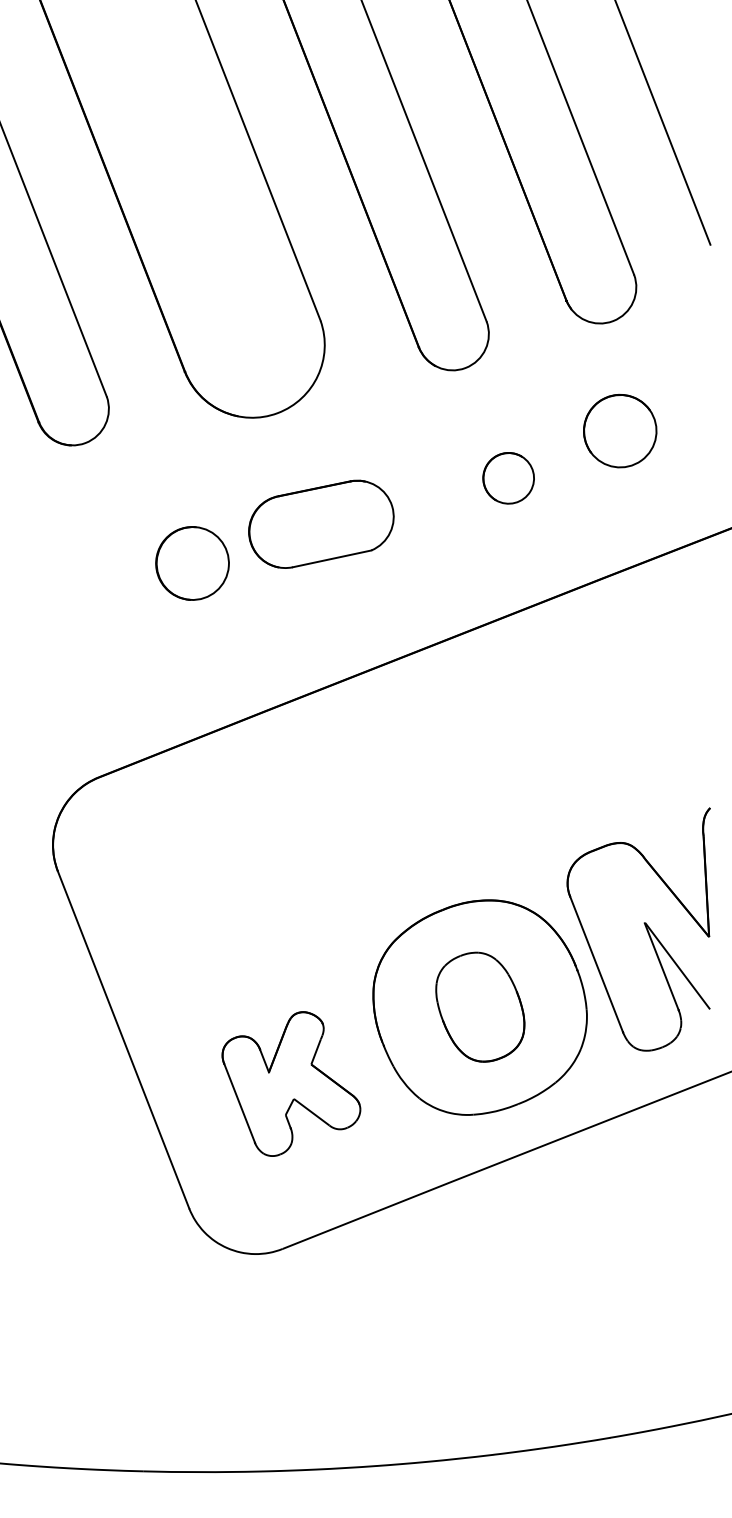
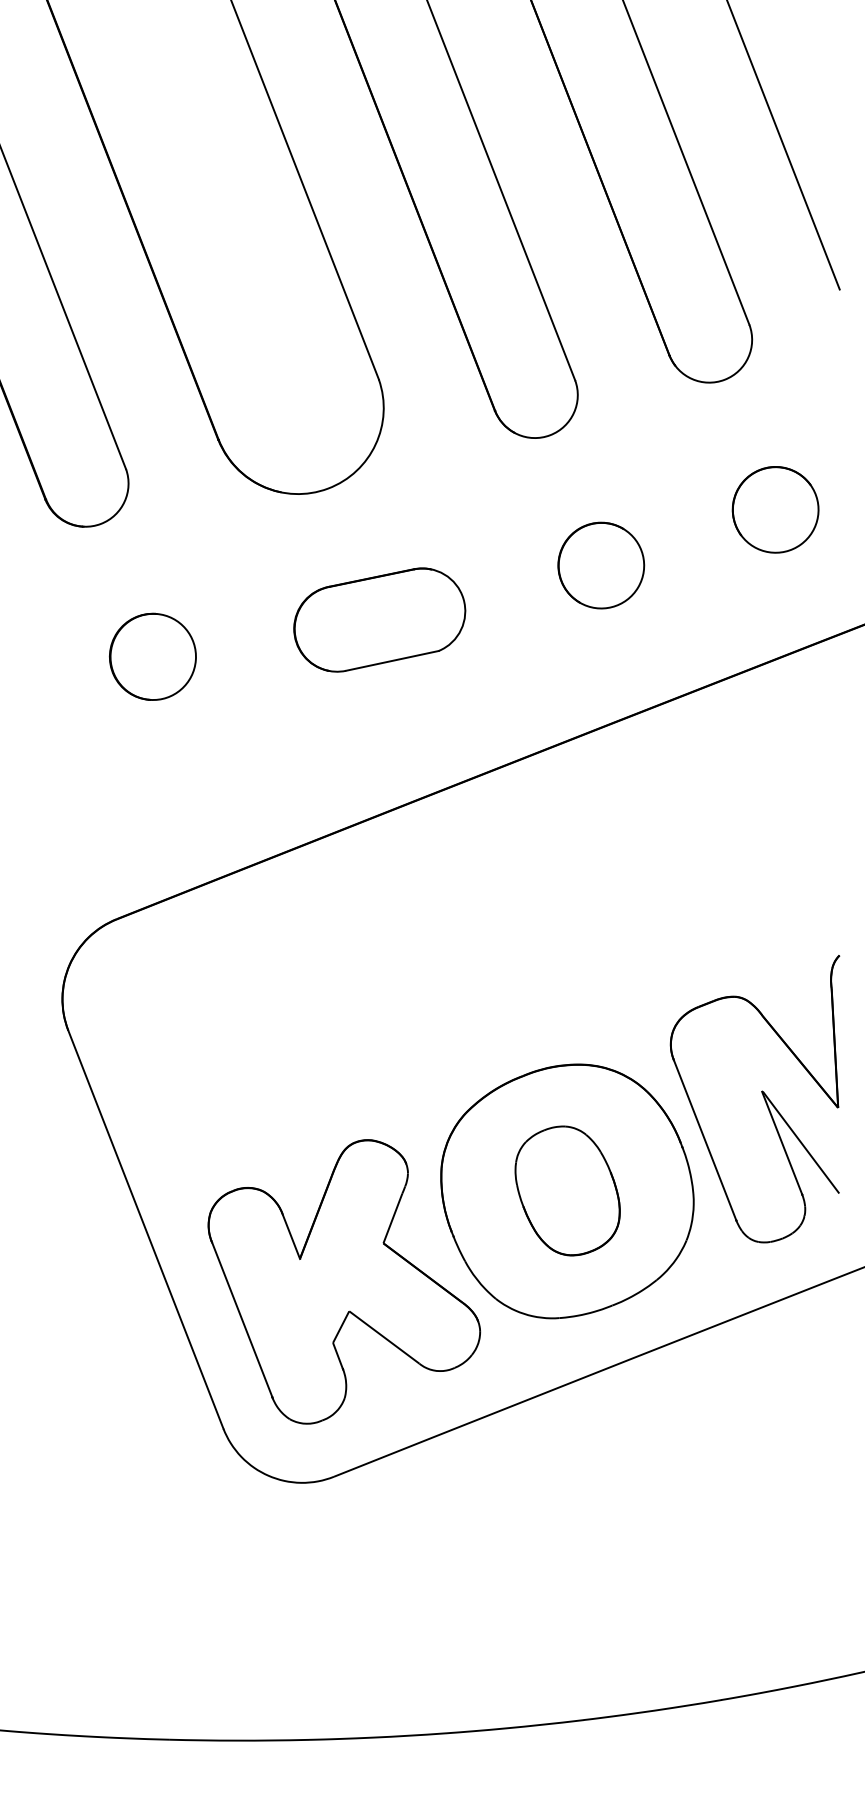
part: (620, 431) -> (775, 510), moved
part: (508, 478) -> (600, 565), size x1.43
part: (192, 563) -> (152, 656), moved
part: (291, 1083) -> (344, 1281), size x1.67

